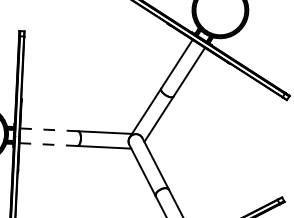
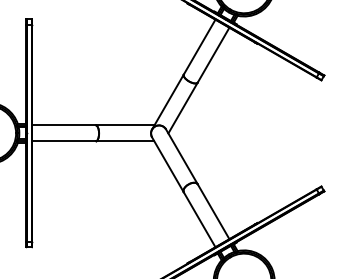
line: (49, 129) -> (64, 125), dashed -> solid
line: (48, 144) -> (64, 141), dashed -> solid

